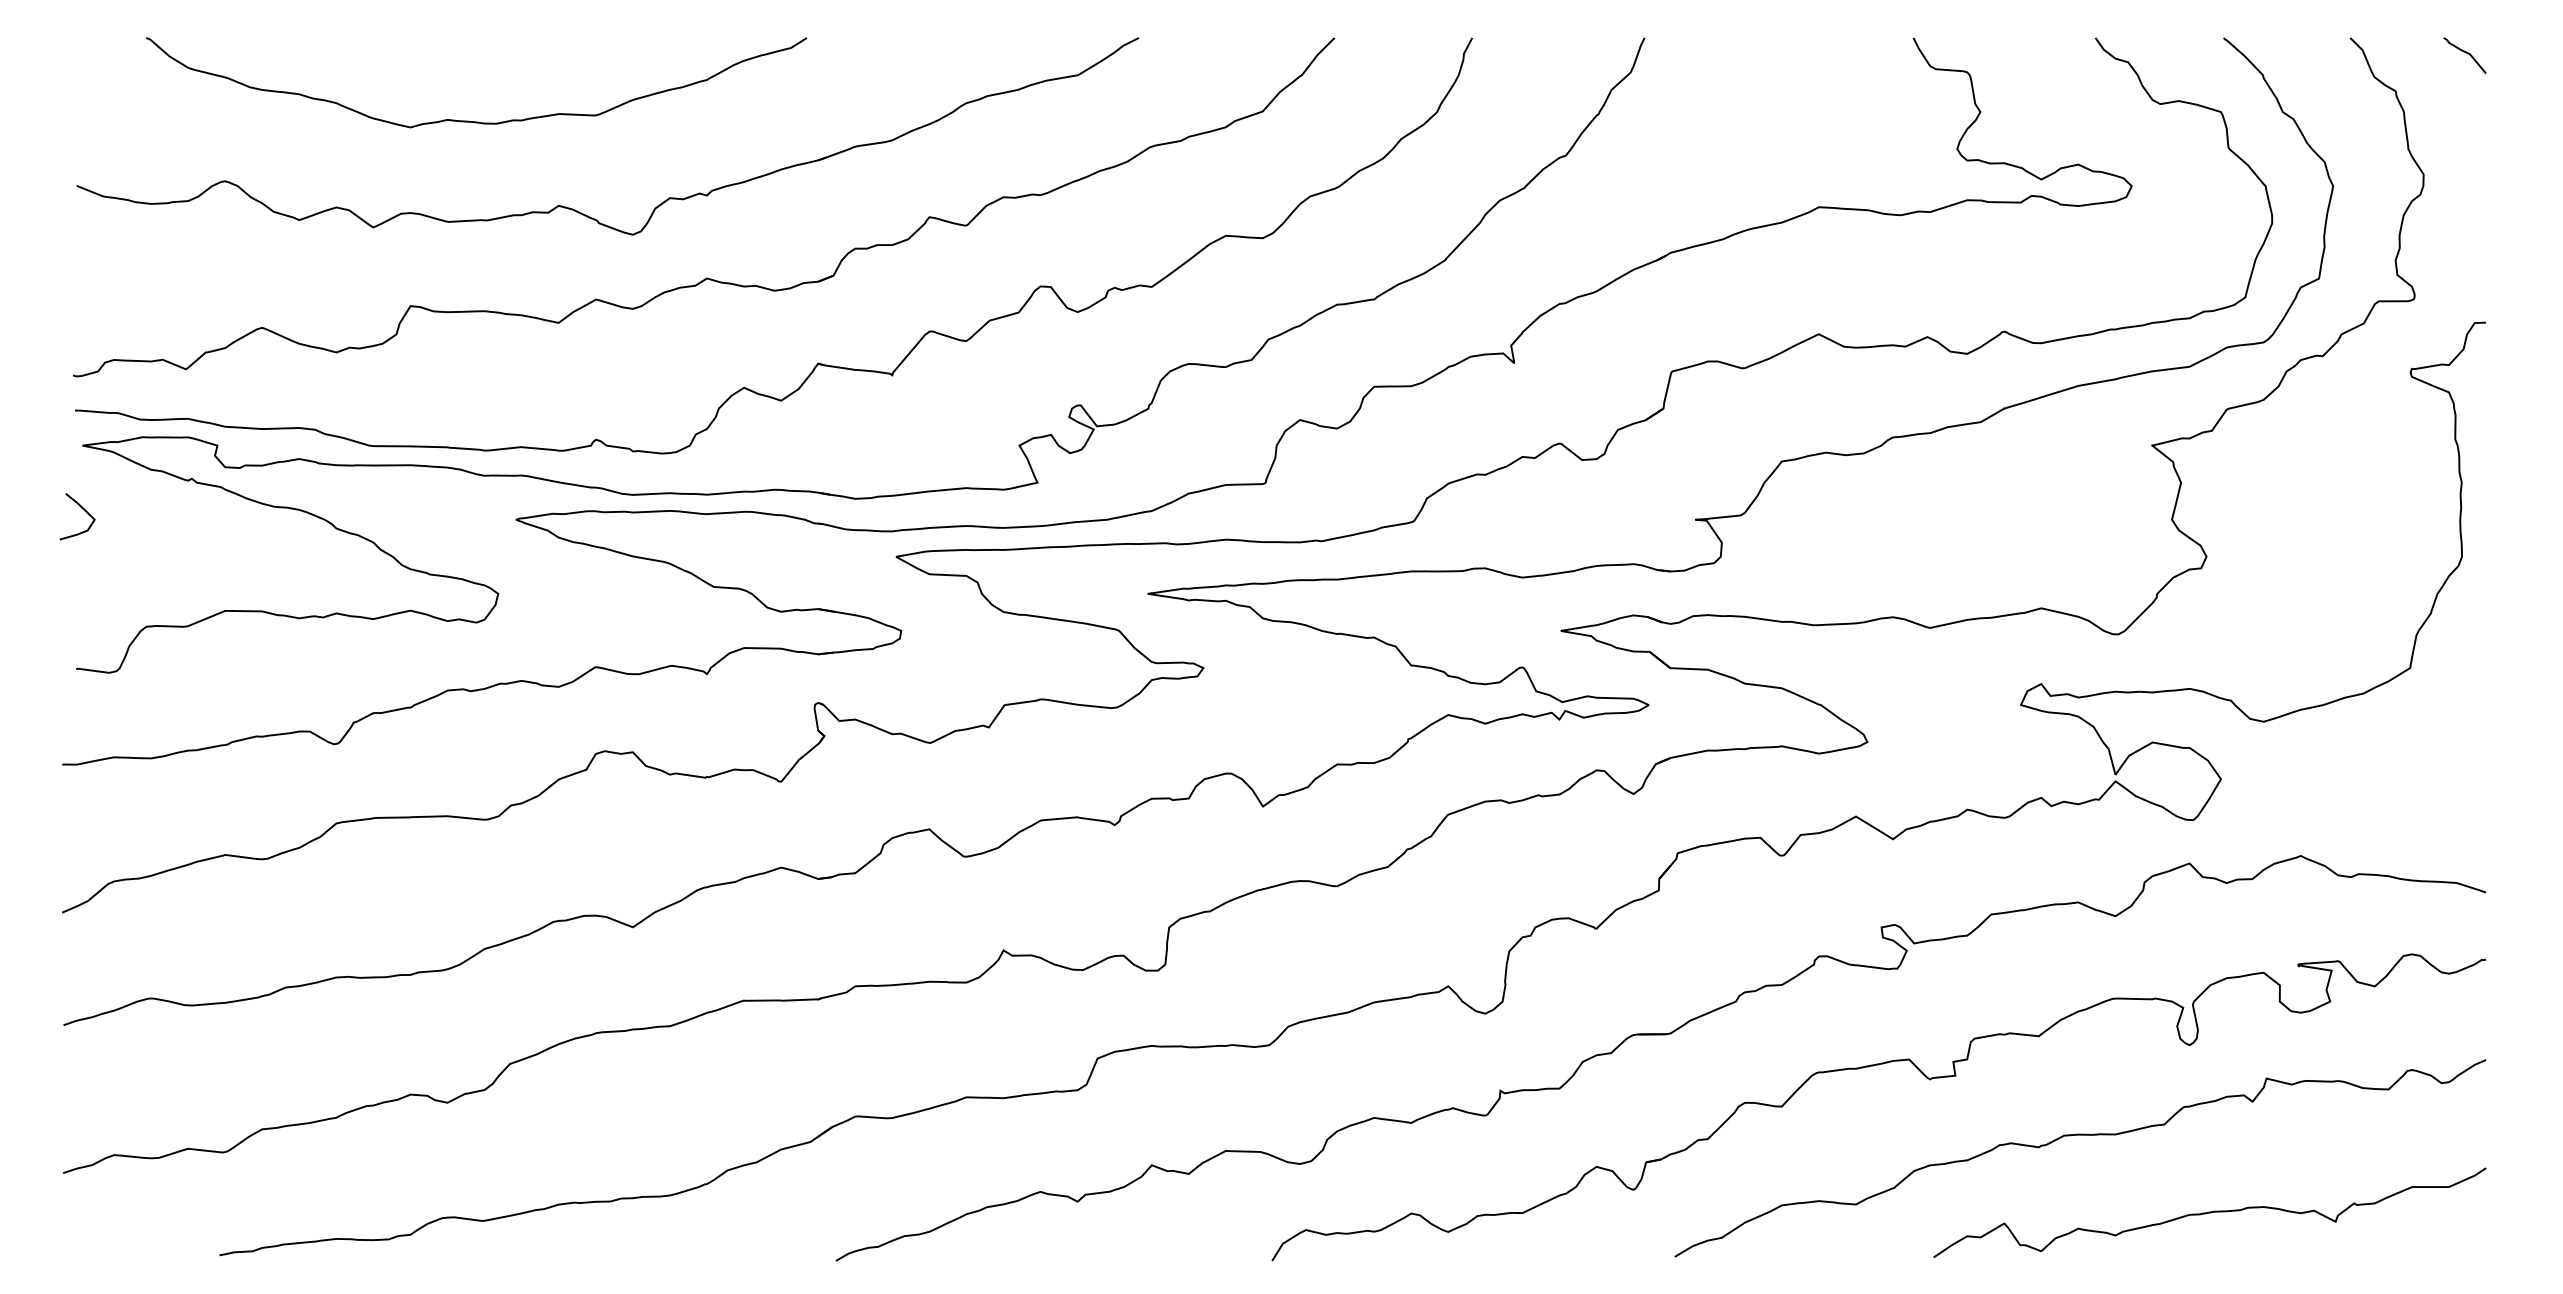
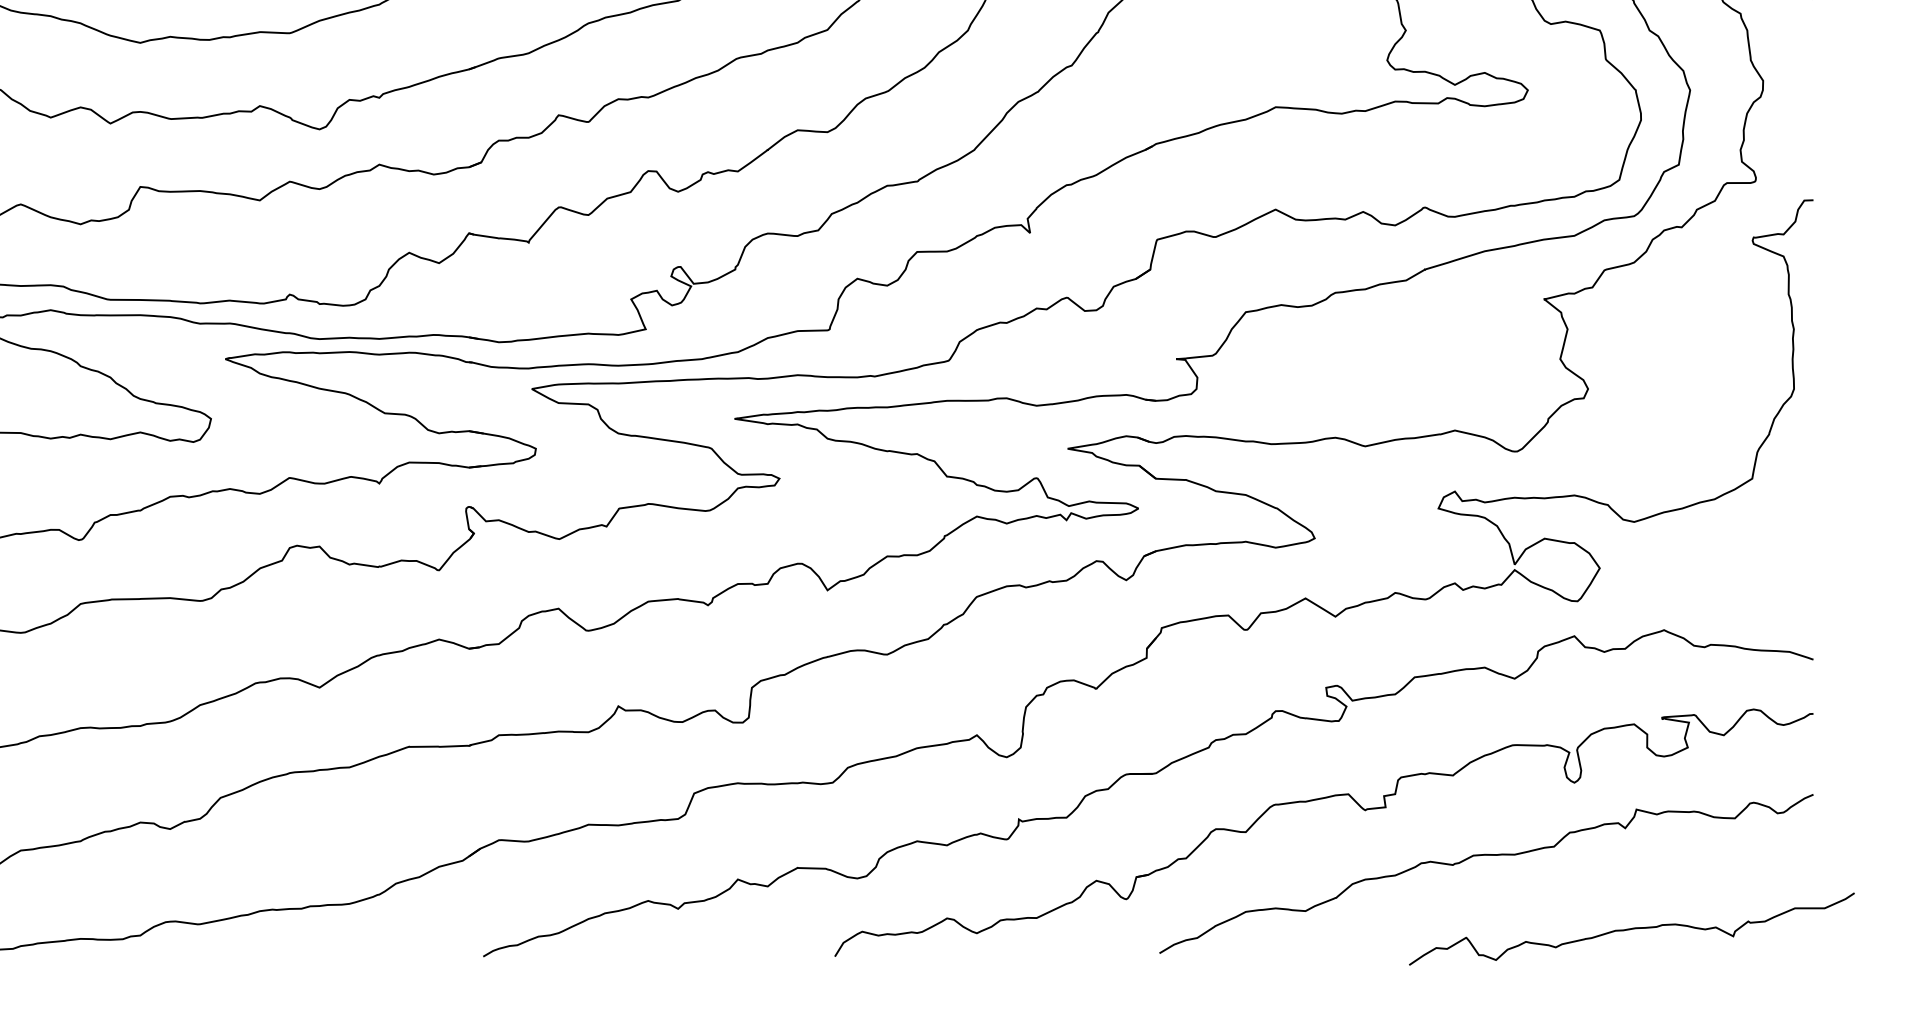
curve: (2209, 1212) -> (1631, 928), moved

